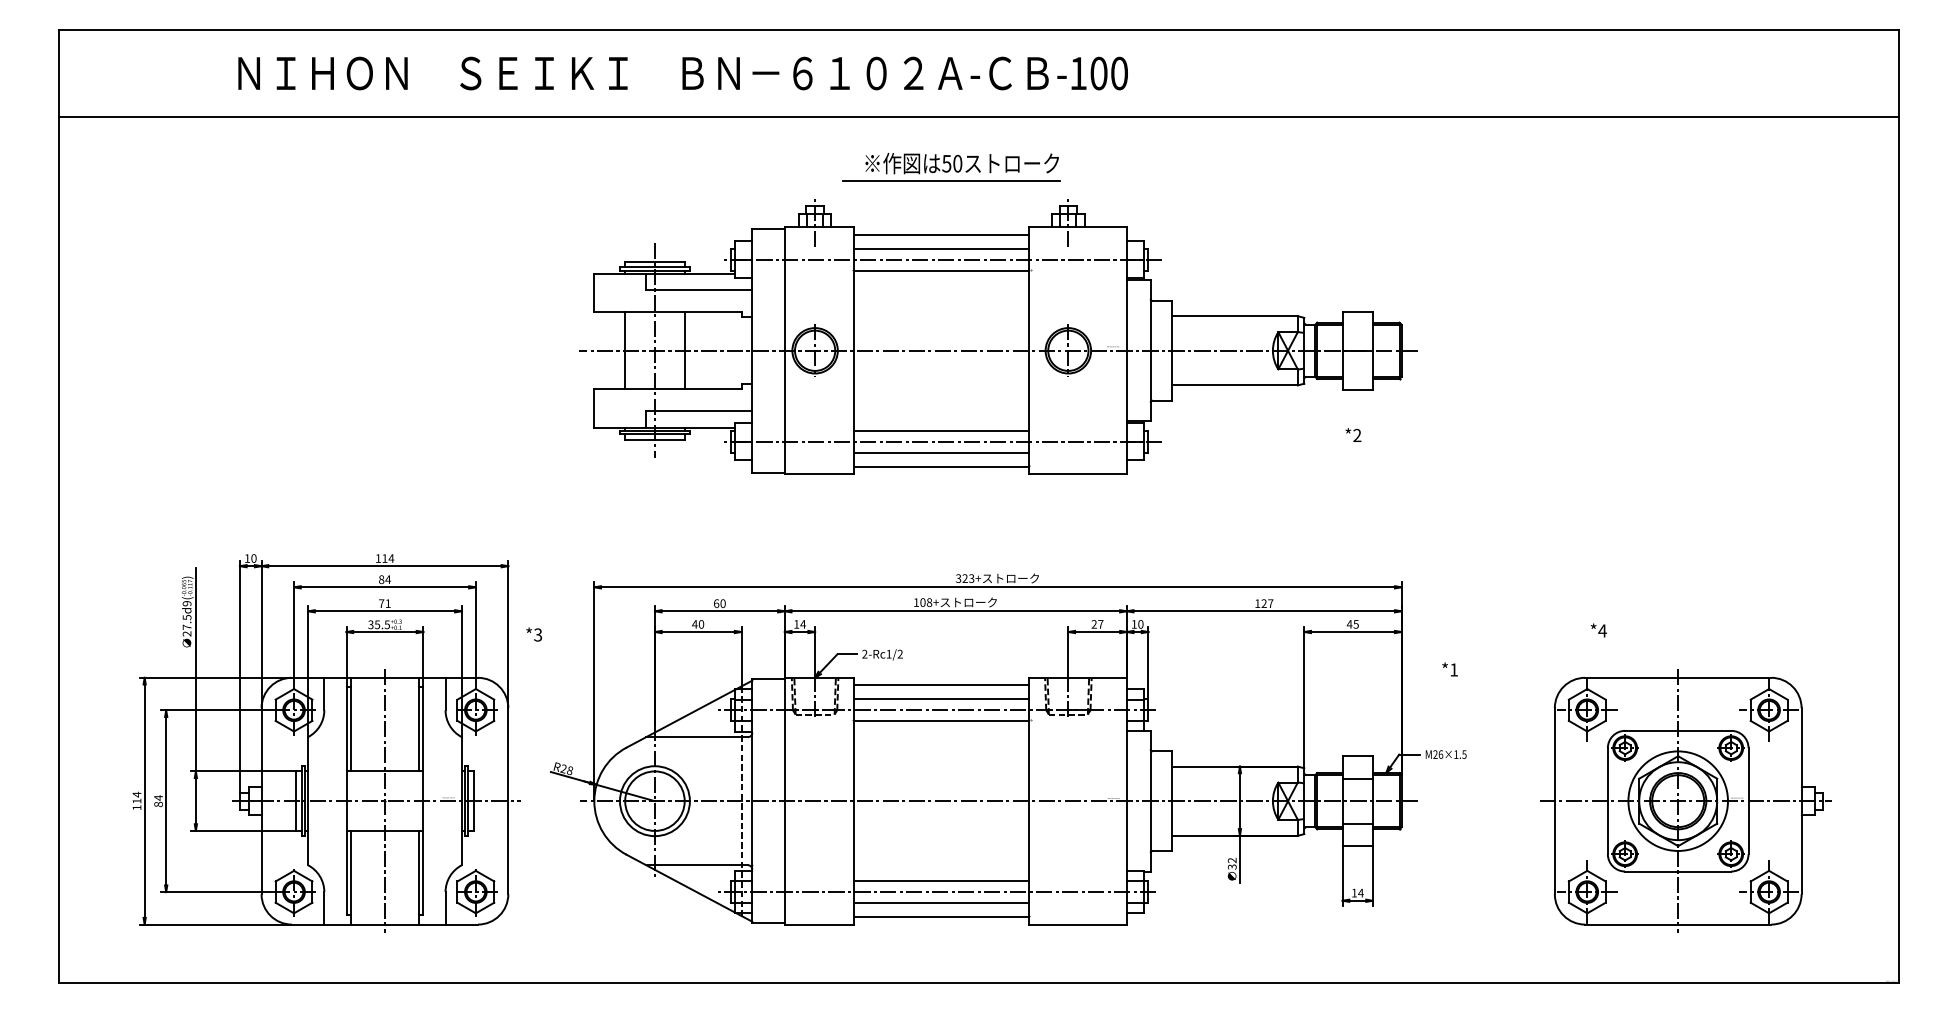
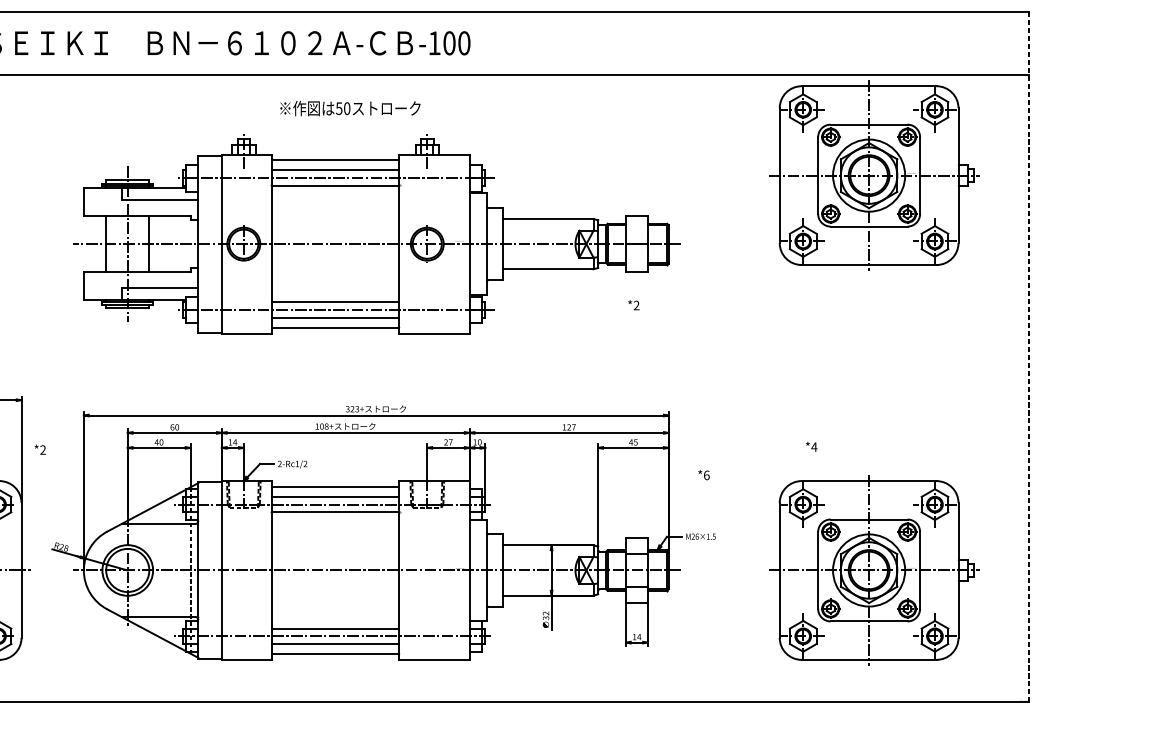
line: (951, 181) -> (342, 121), removed
part: (1685, 255) -> (874, 175), added
line: (1898, 506) -> (1028, 356), solid -> dashed
text: (538, 635) -> (43, 450), *3 -> *2
text: (1454, 669) -> (707, 475), *1 -> *6

